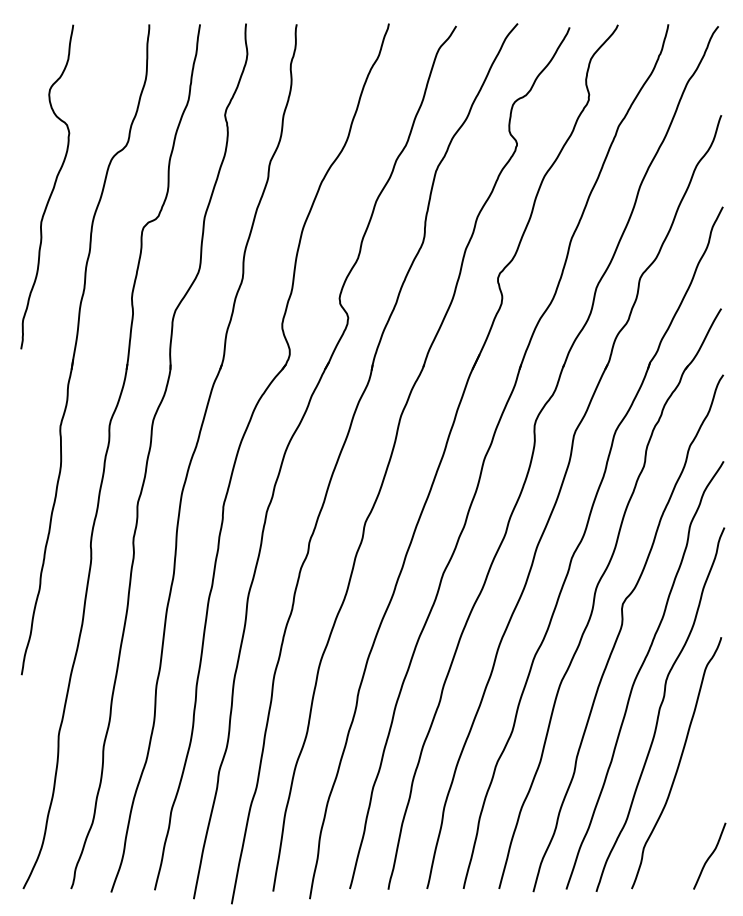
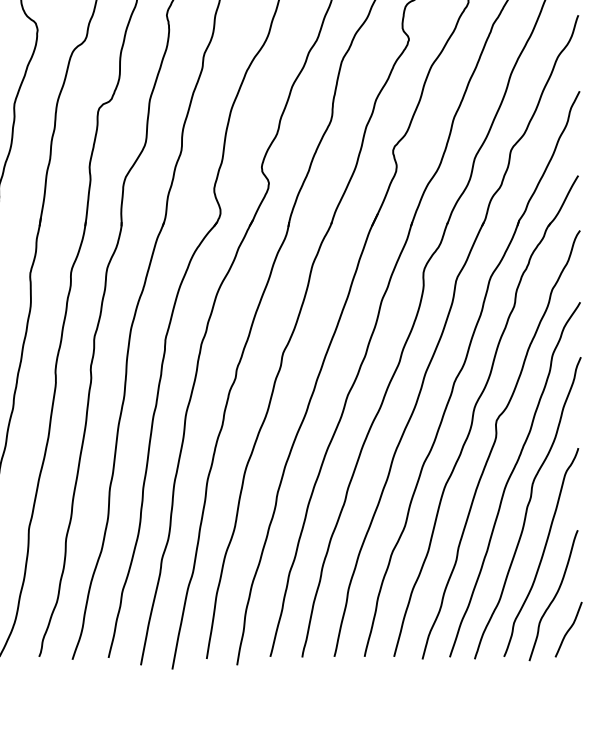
curve: (692, 815) -> (554, 595), added

